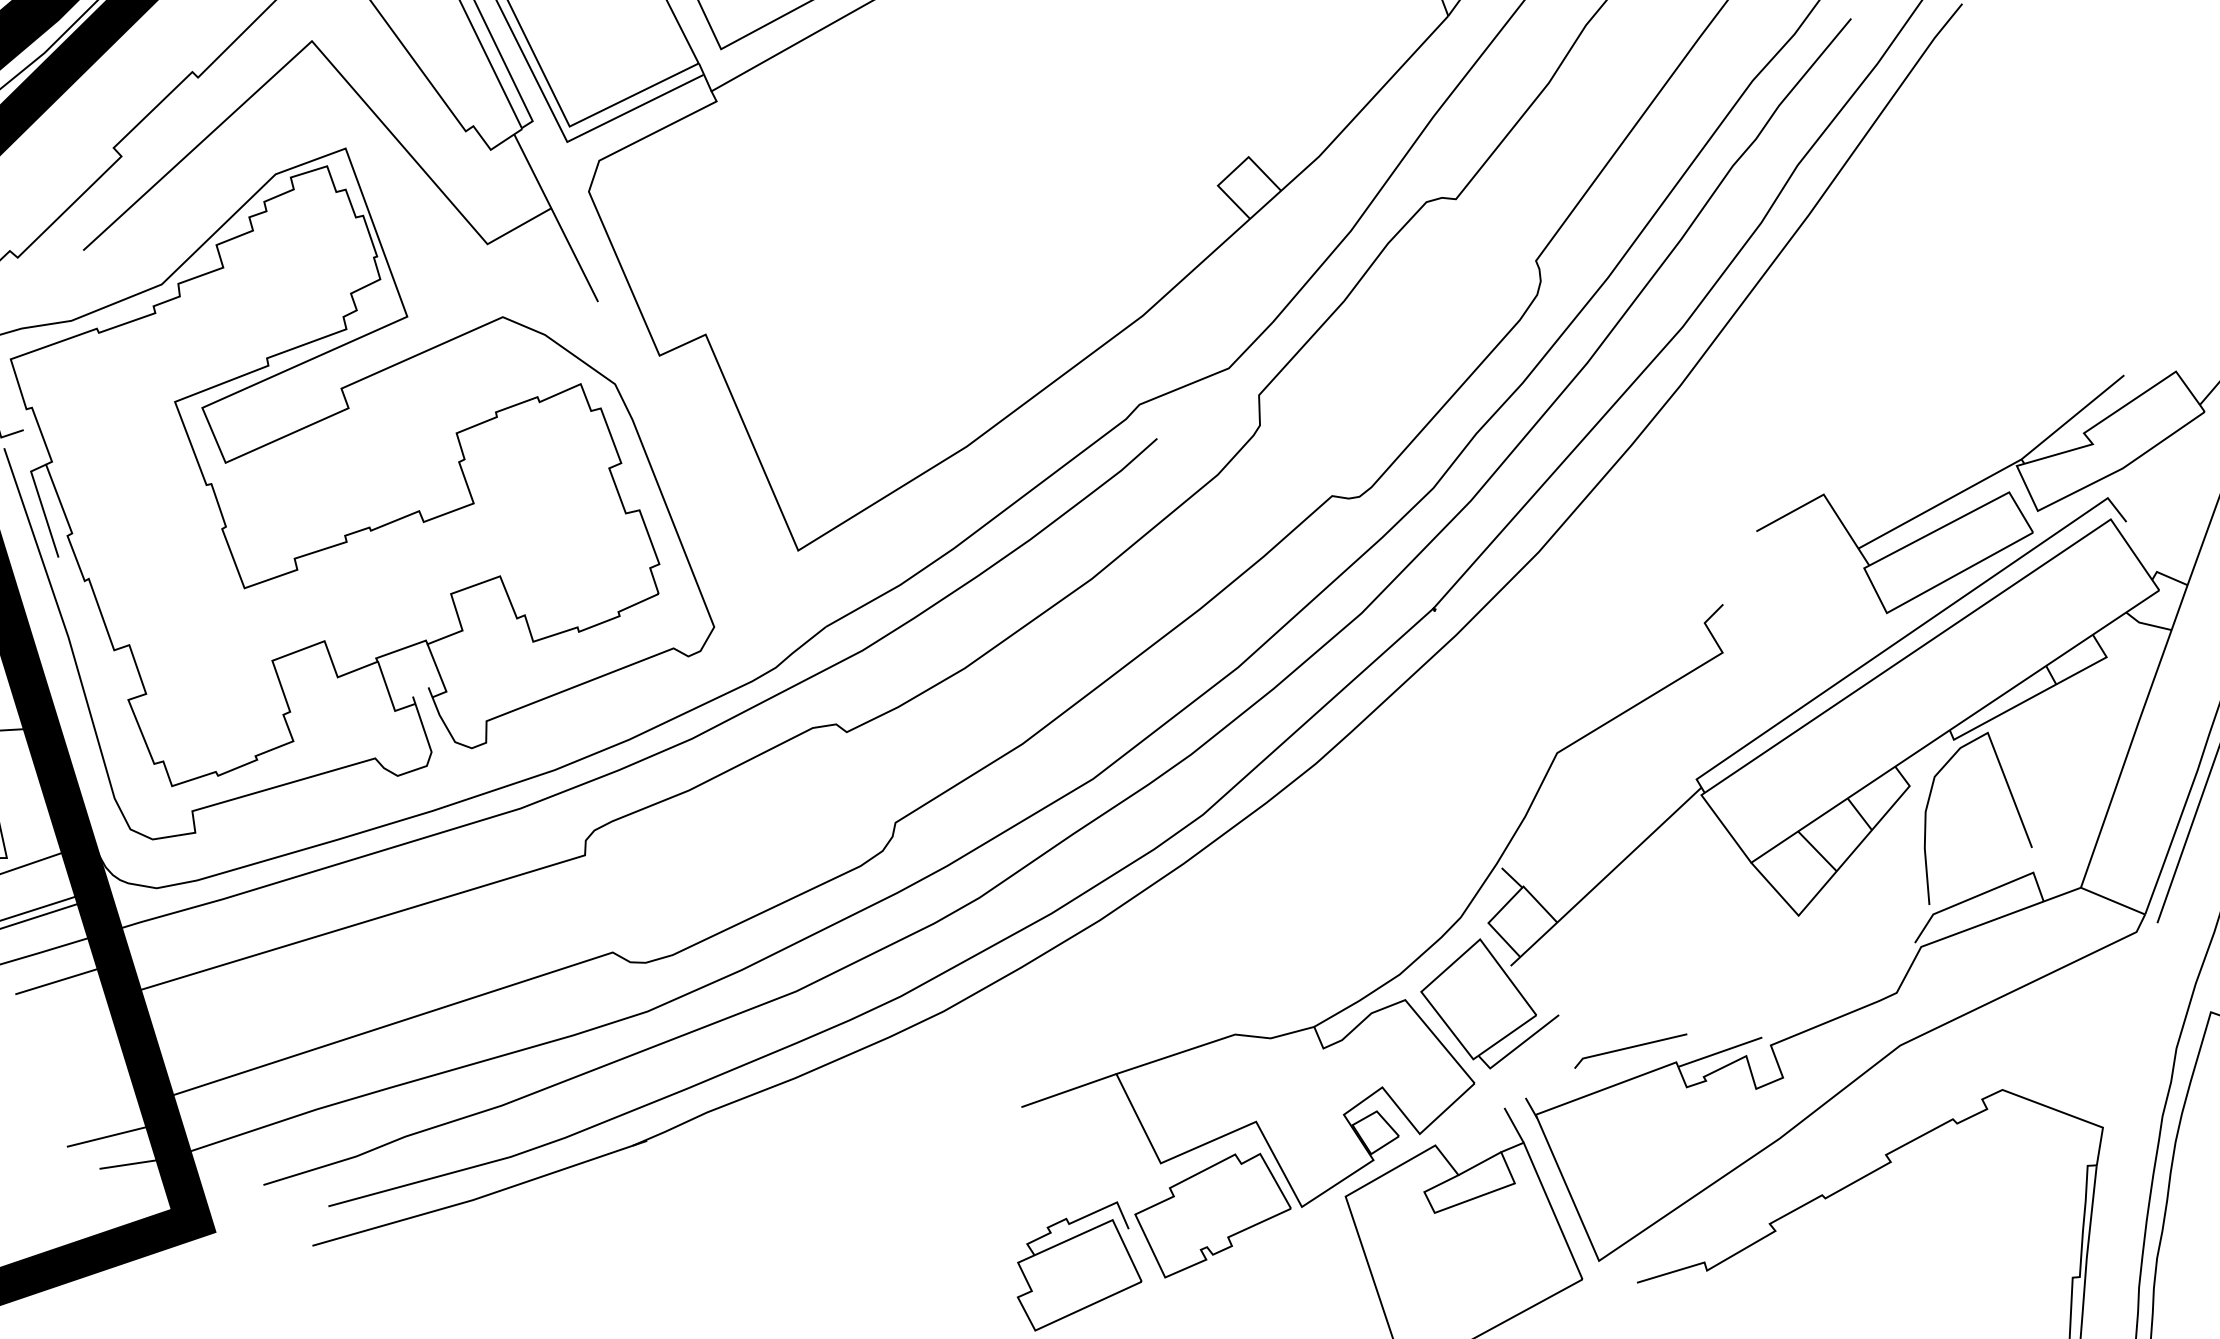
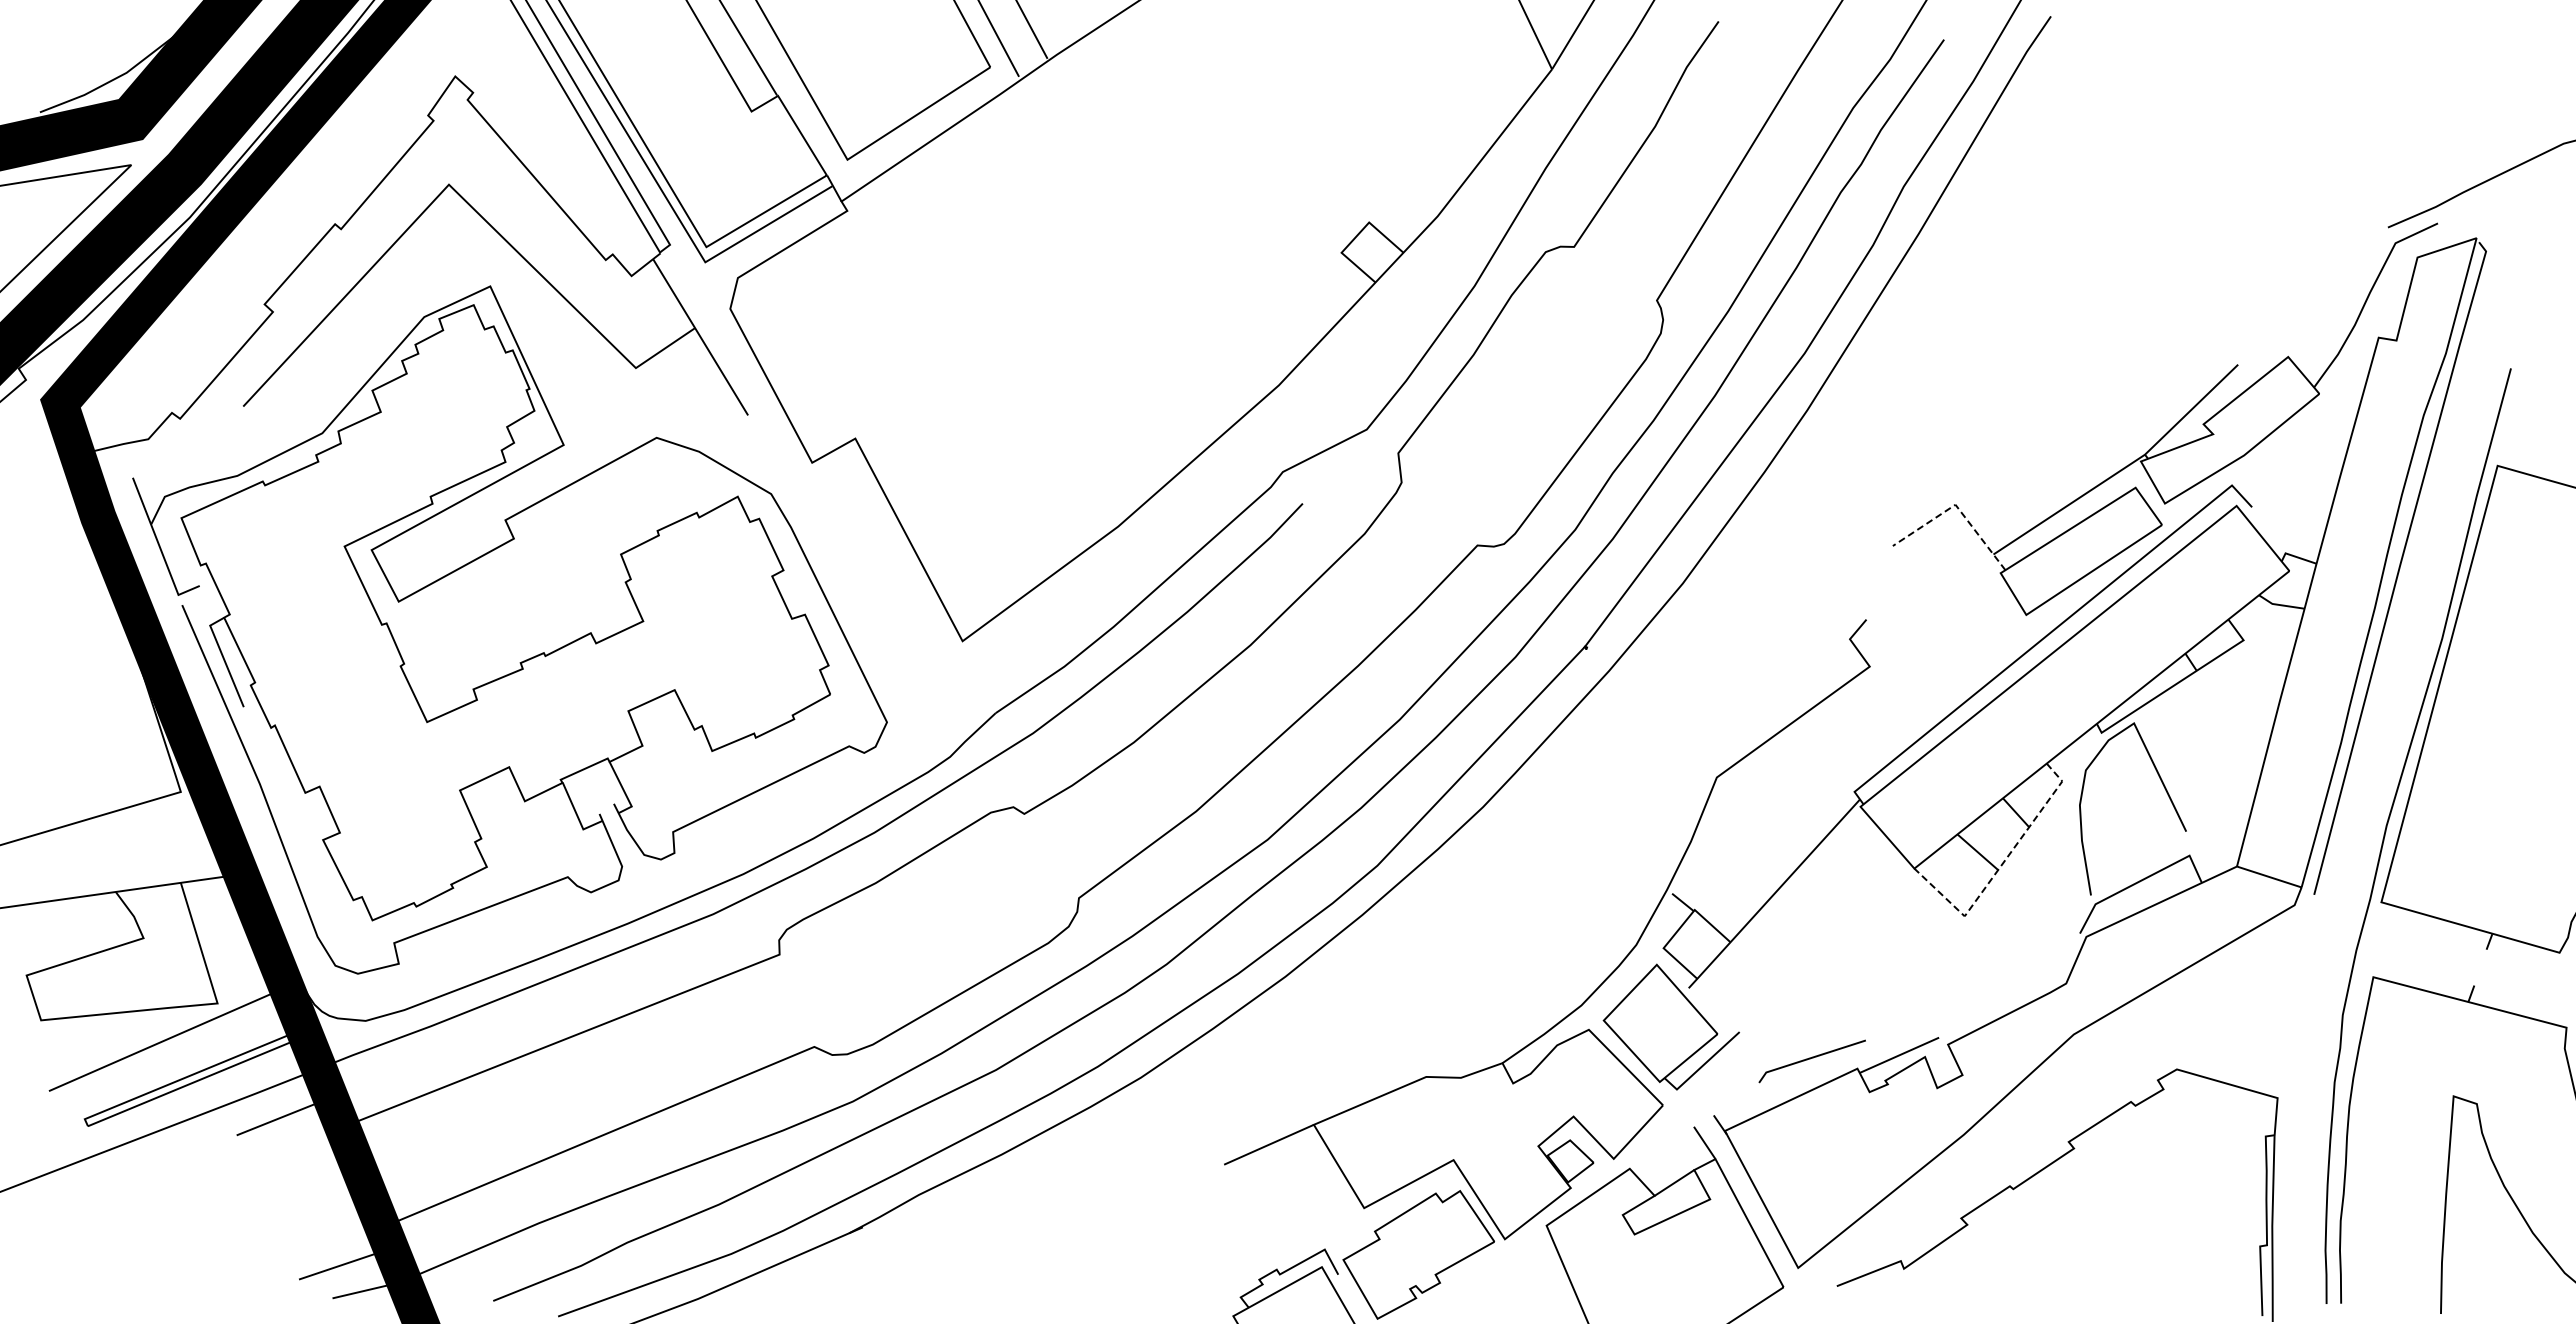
line: (1825, 497) -> (1957, 507), solid -> dashed
line: (1838, 868) -> (1999, 867), solid -> dashed

